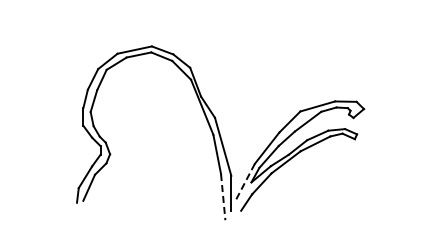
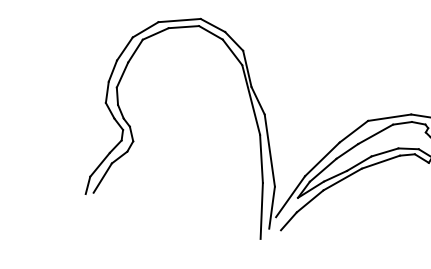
line: (245, 182) -> (290, 197), dashed -> solid
line: (223, 197) -> (262, 211), dashed -> solid

